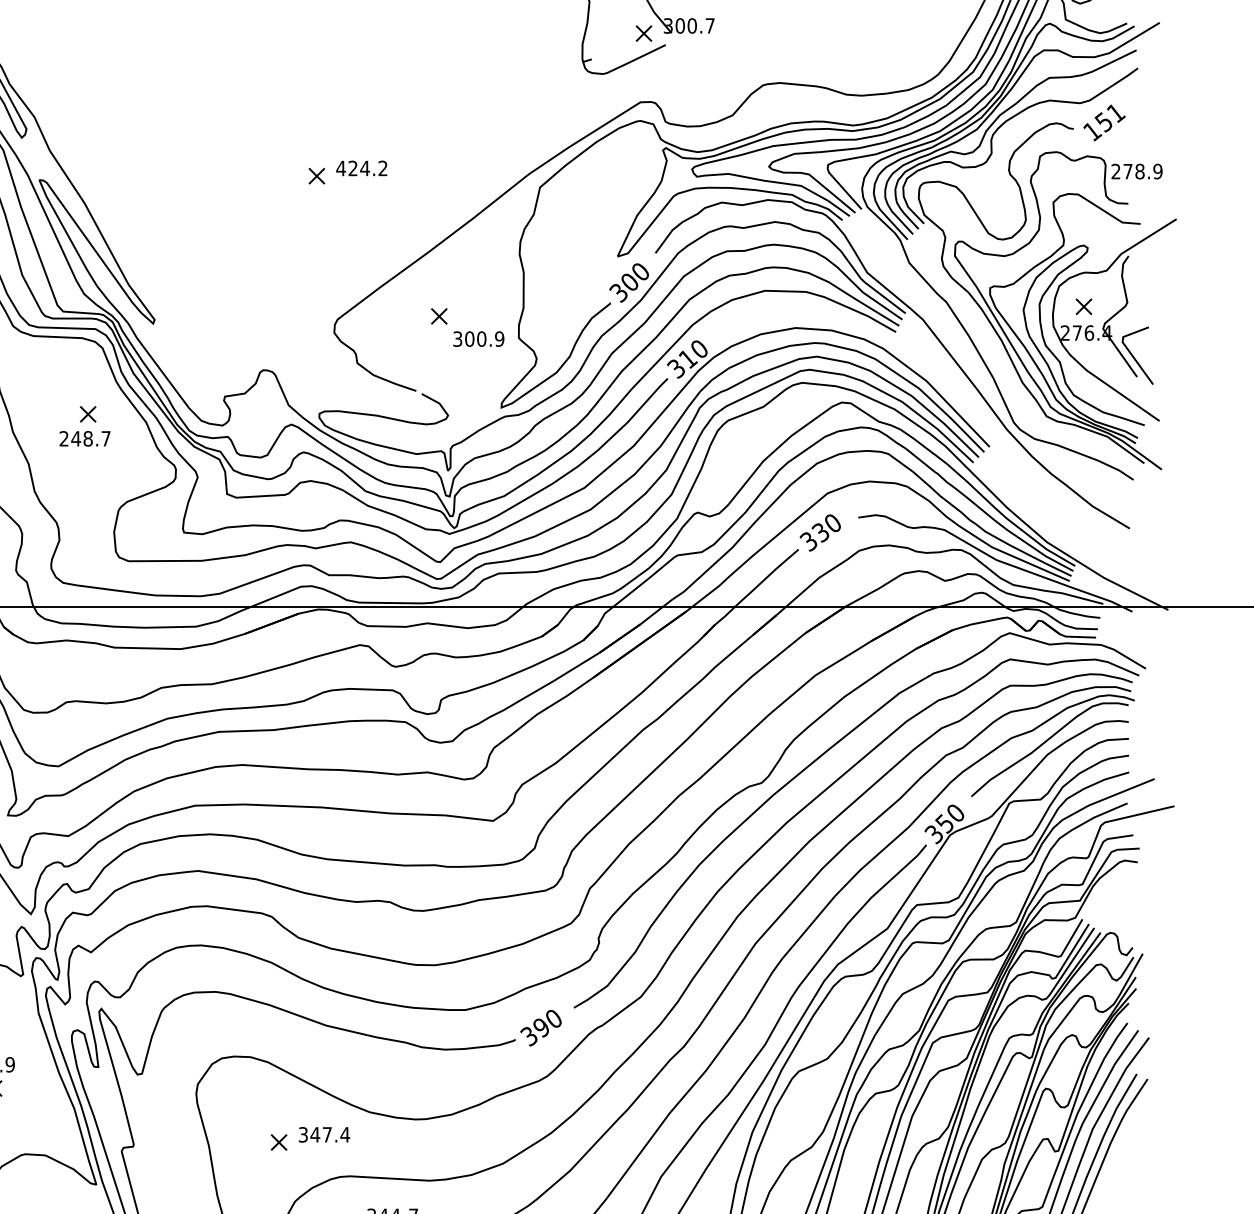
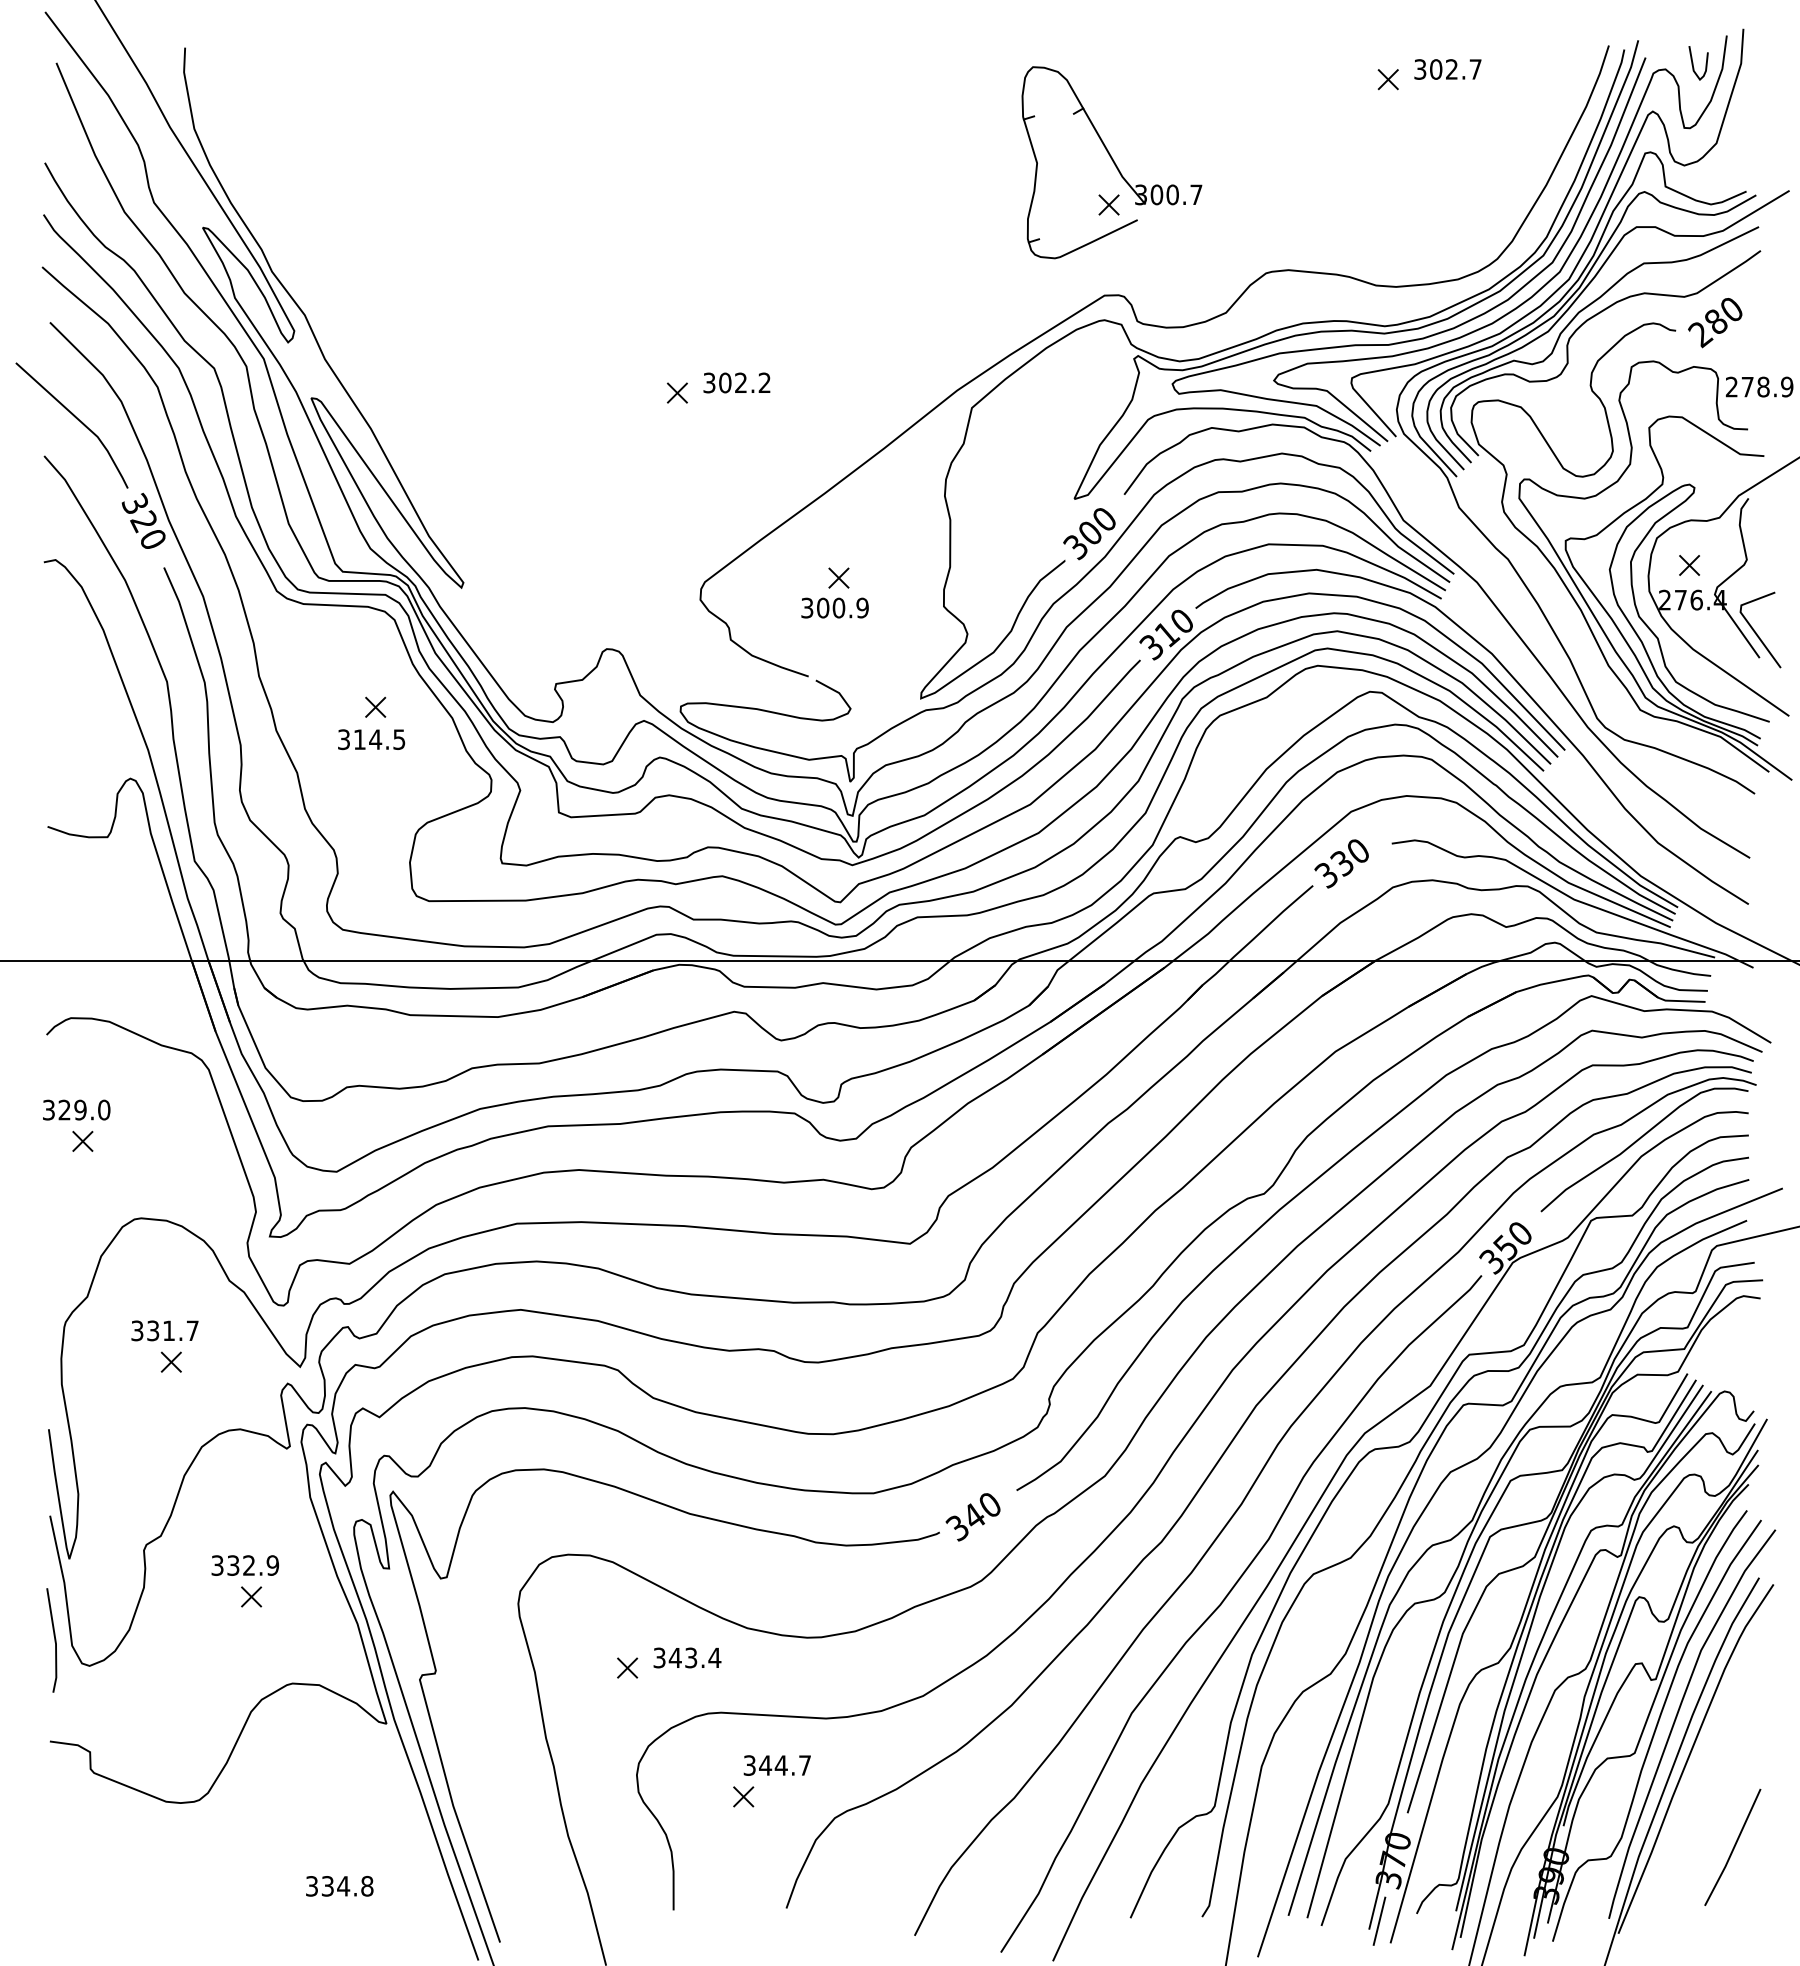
text: (1104, 122) -> (1716, 322), 151 -> 280
text: (352, 168) -> (724, 382), 424.2 -> 302.2
text: (478, 338) -> (834, 607), moved
curve: (955, 399) -> (1520, 687), added
text: (85, 438) -> (371, 739), 248.7 -> 314.5
text: (542, 1027) -> (974, 1516), 390 -> 340
text: (327, 1134) -> (691, 1657), 347.4 -> 343.4

